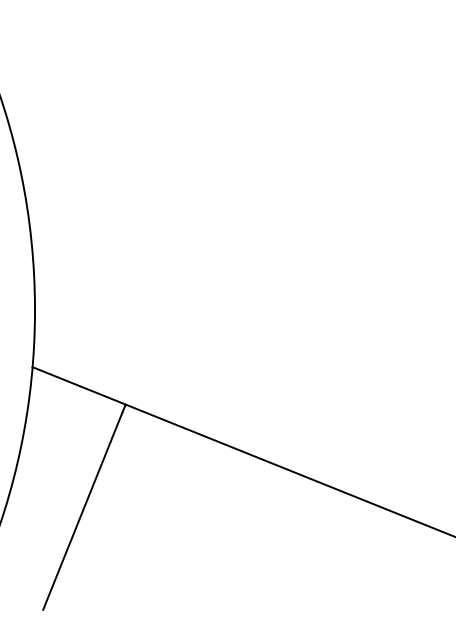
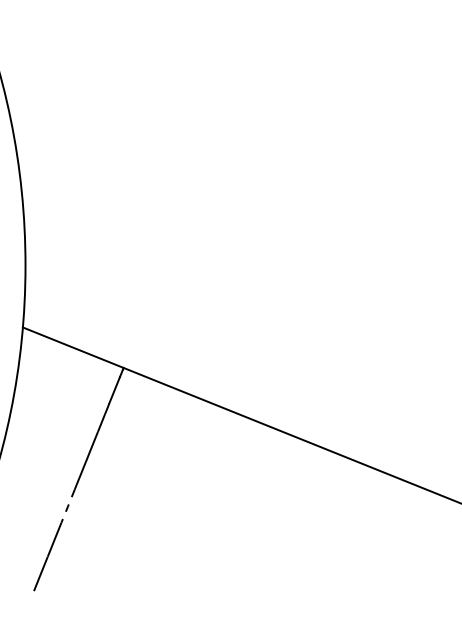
line: (74, 532) -> (68, 506), solid -> dashed

